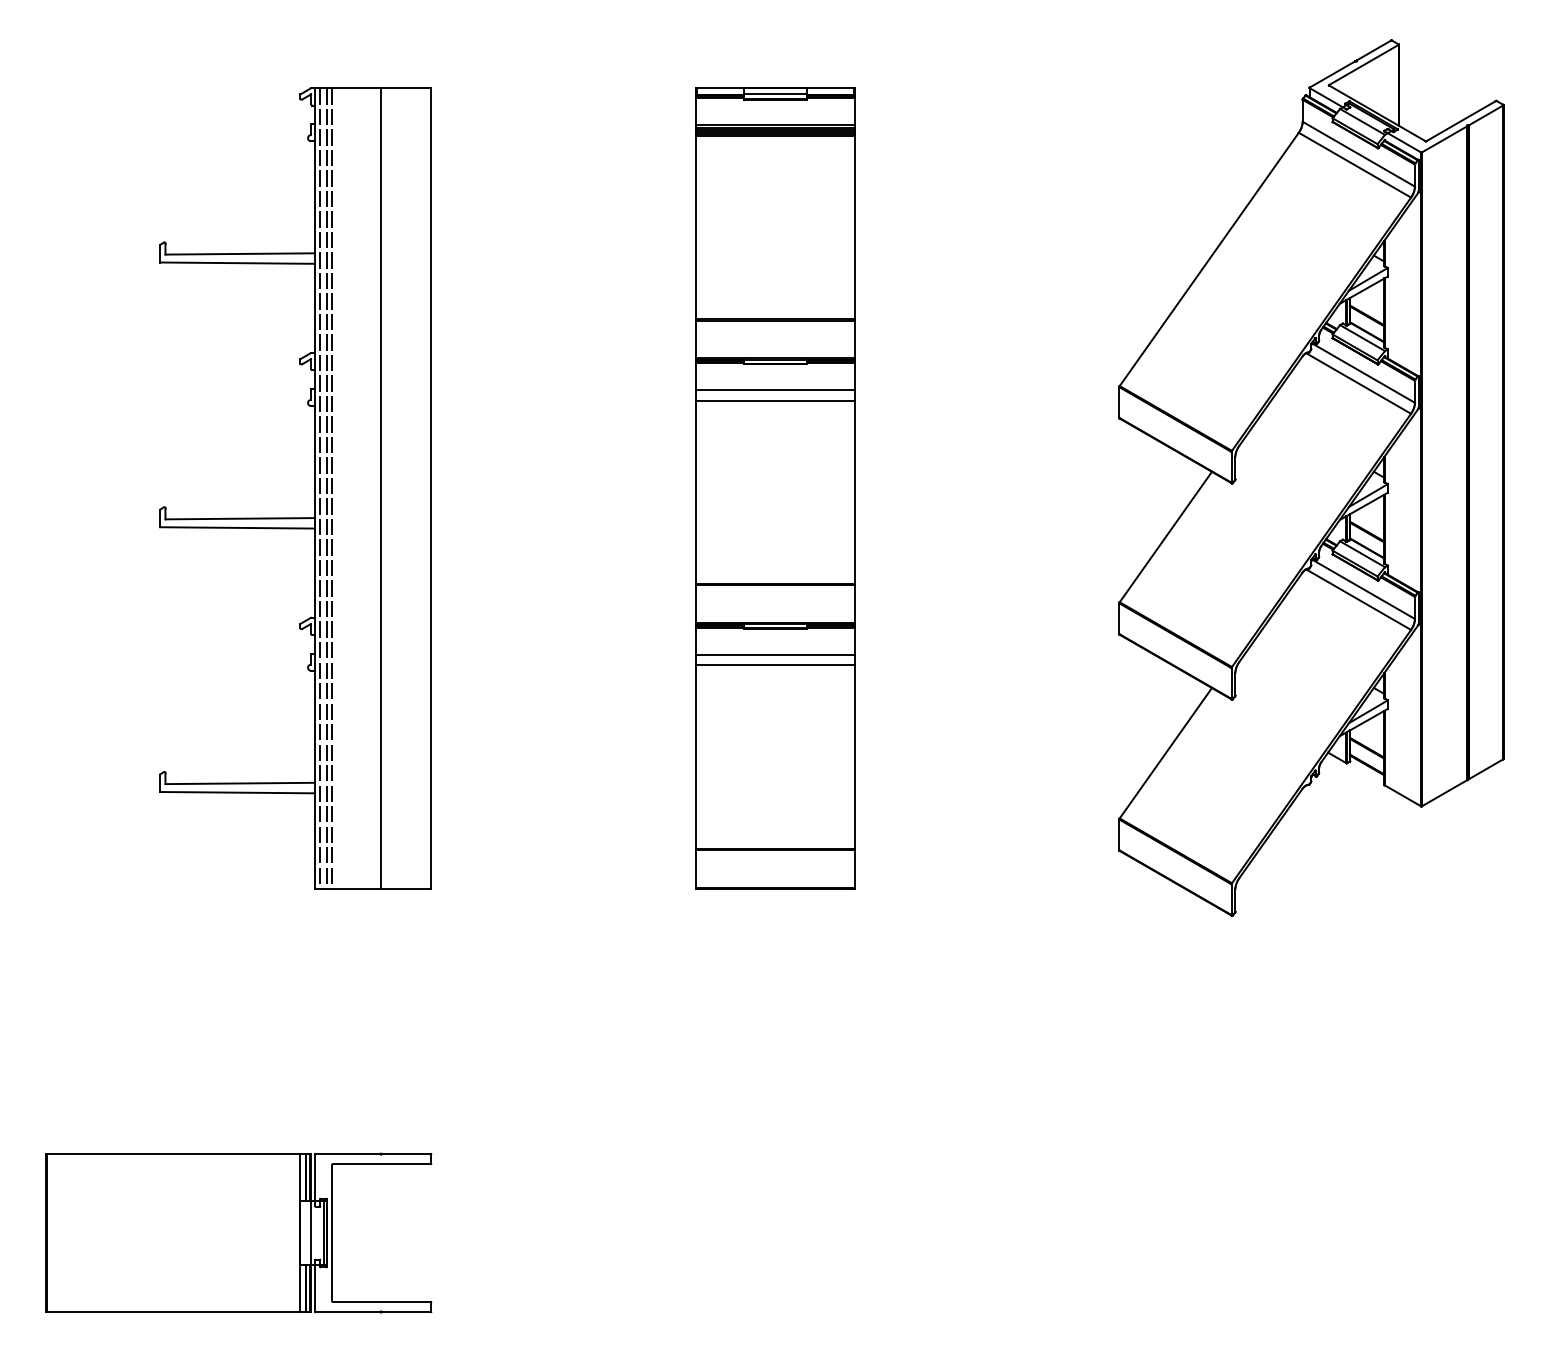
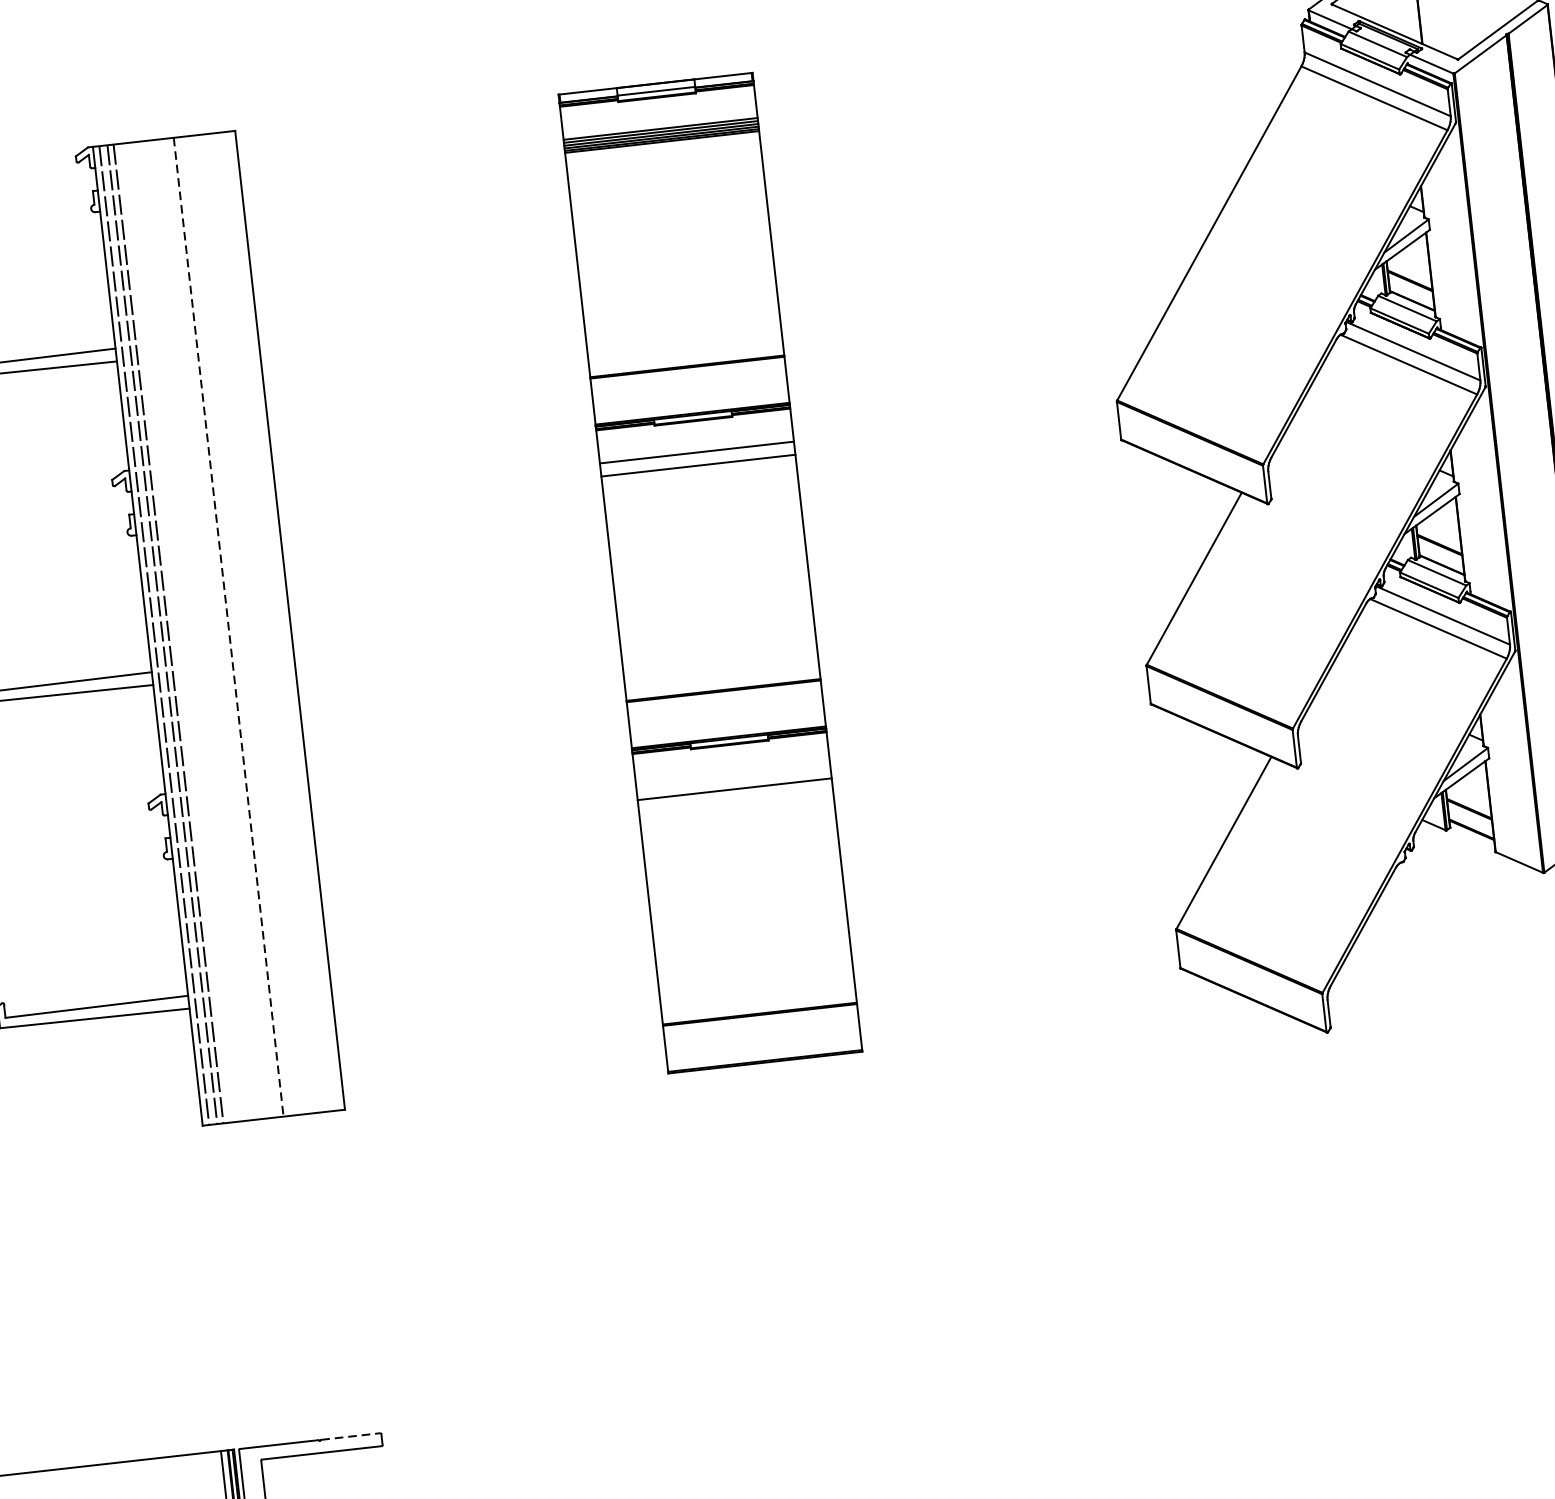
line: (381, 489) -> (229, 628), solid -> dashed
line: (775, 654) -> (733, 775), removed
line: (407, 1153) -> (351, 1436), solid -> dashed

